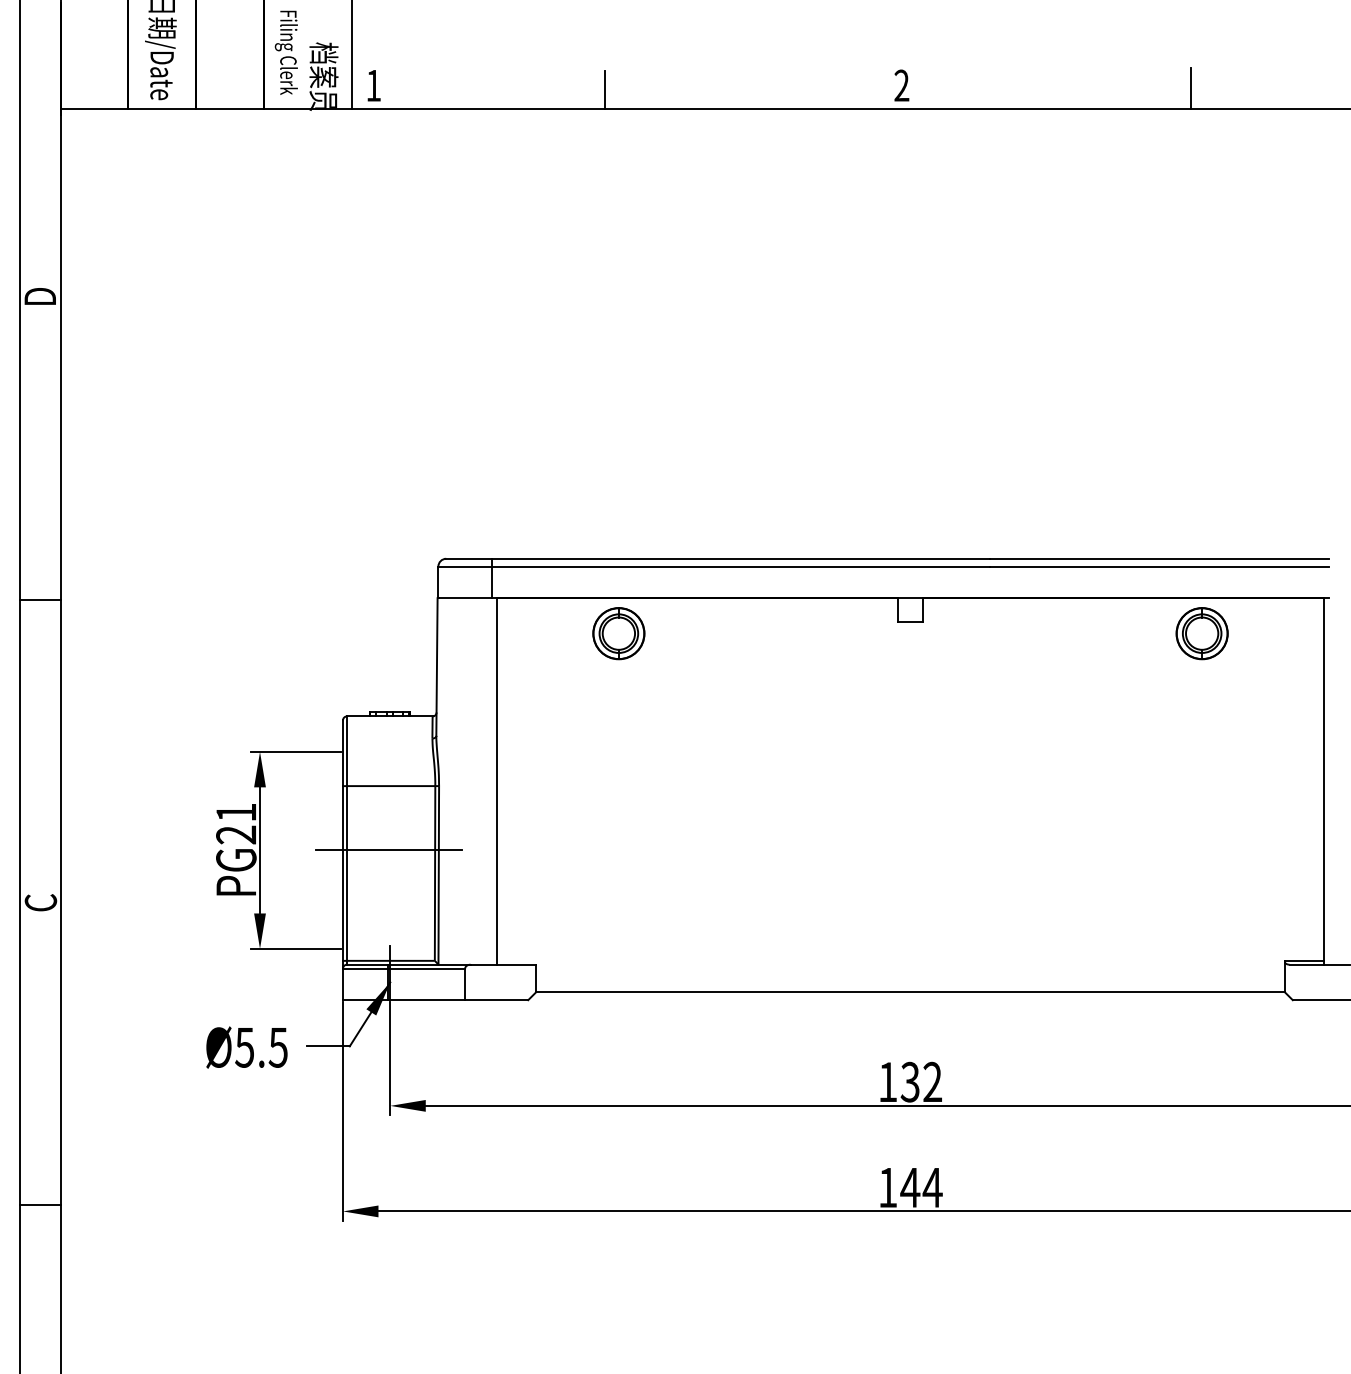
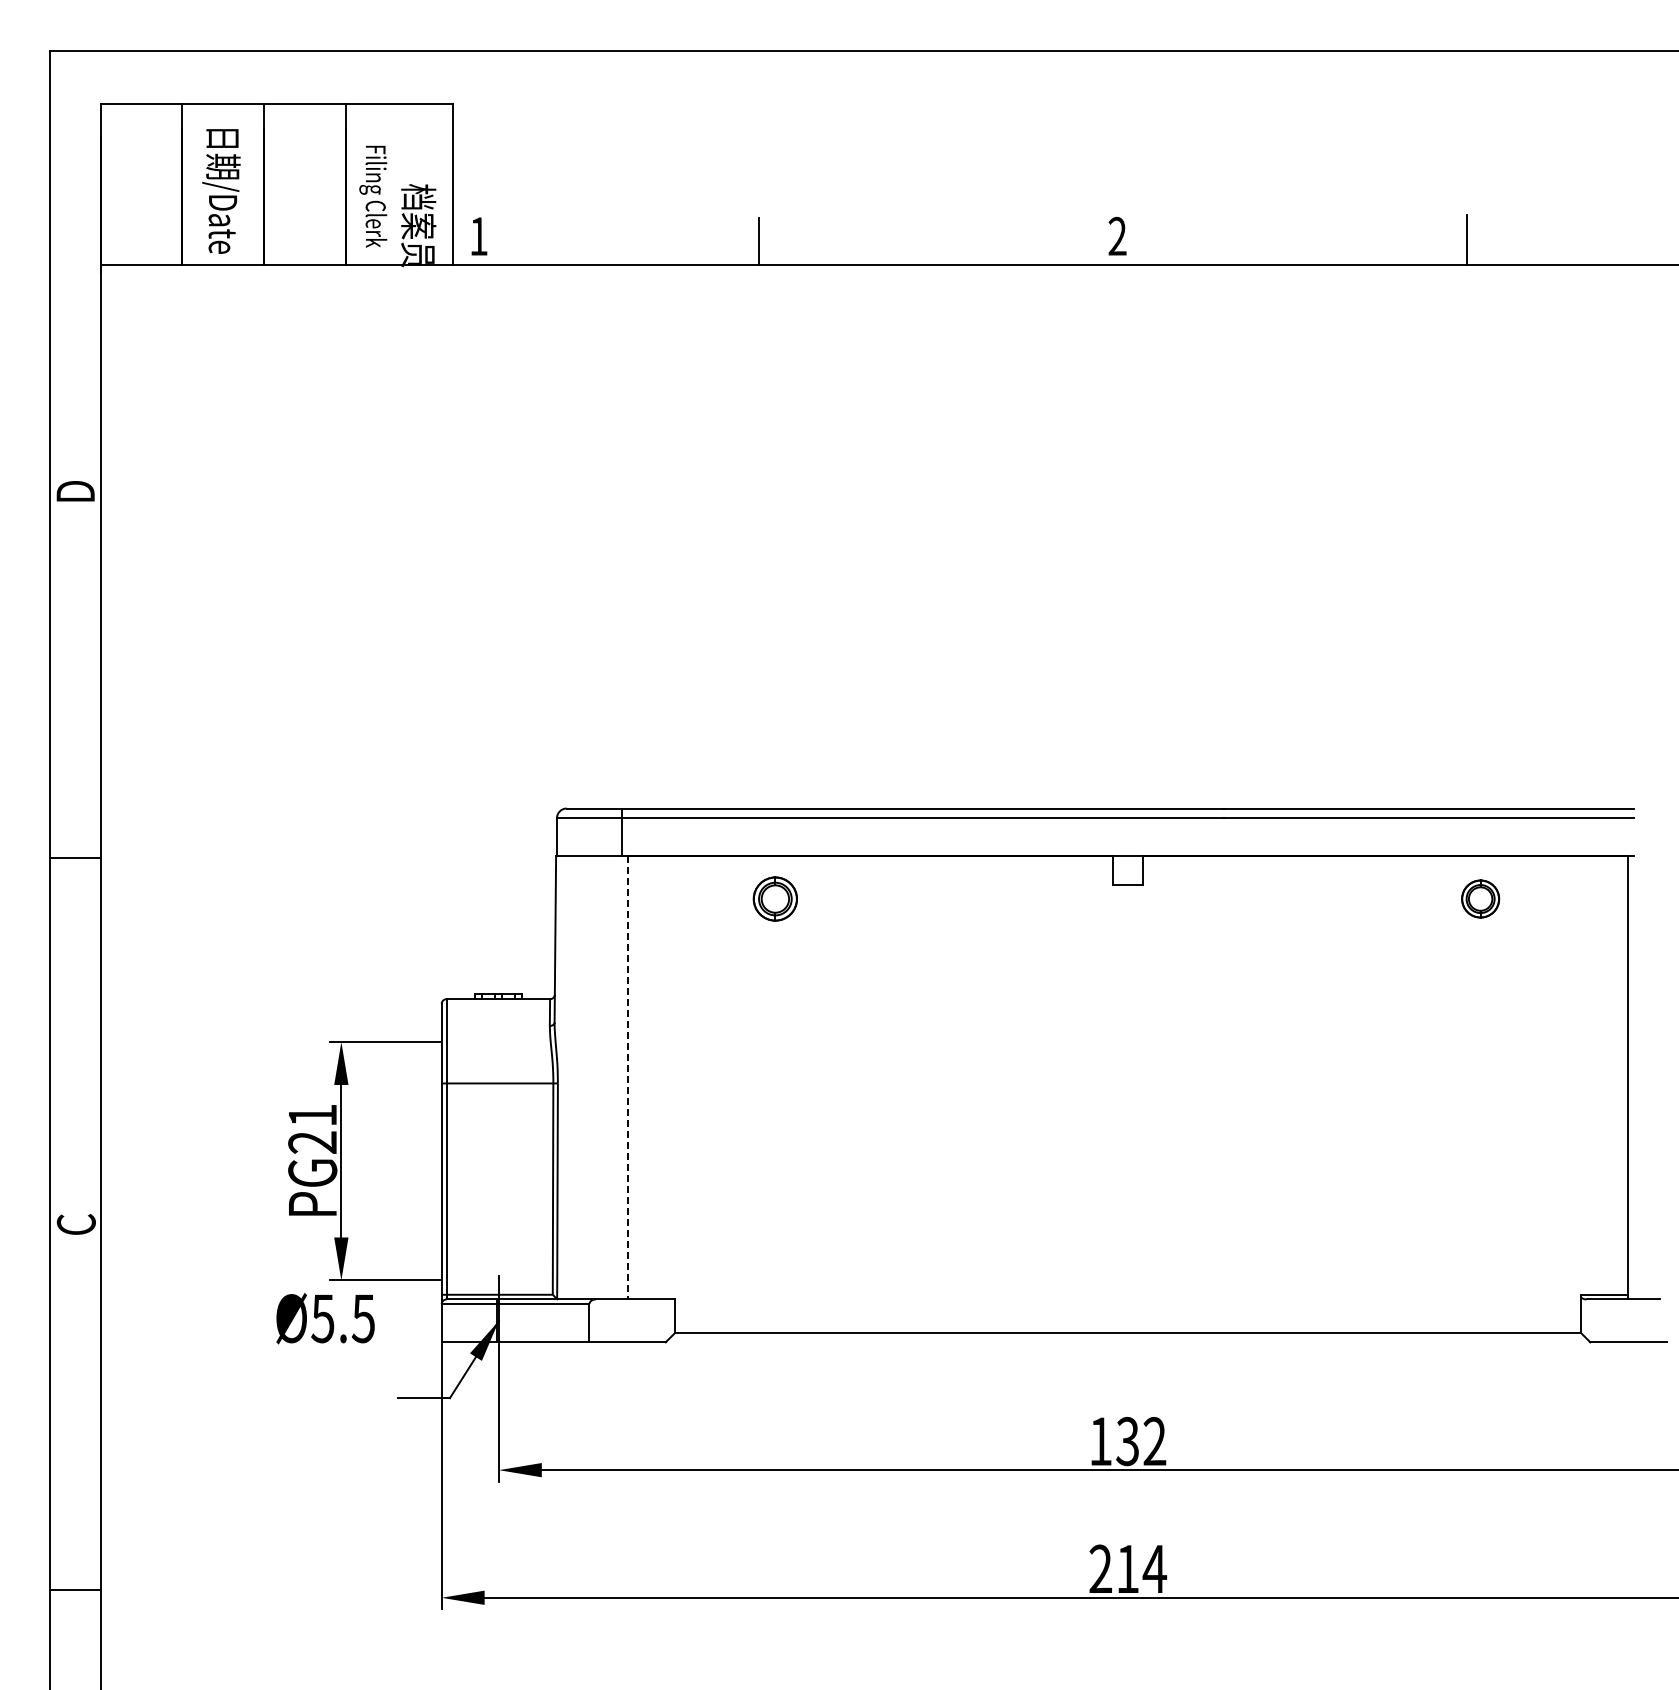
part: (619, 633) -> (775, 898), size x0.7
part: (1201, 633) -> (1480, 898), size x0.6
line: (496, 781) -> (627, 1077), solid -> dashed
line: (389, 850) -> (497, 1161), removed
text: (246, 1047) -> (325, 1318), moved
text: (899, 1187) -> (1114, 1568), 144 -> 214

